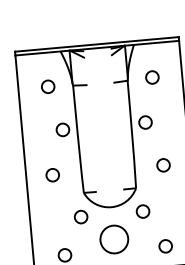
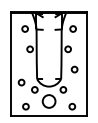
circle: (52, 175) -> (21, 82), moved

